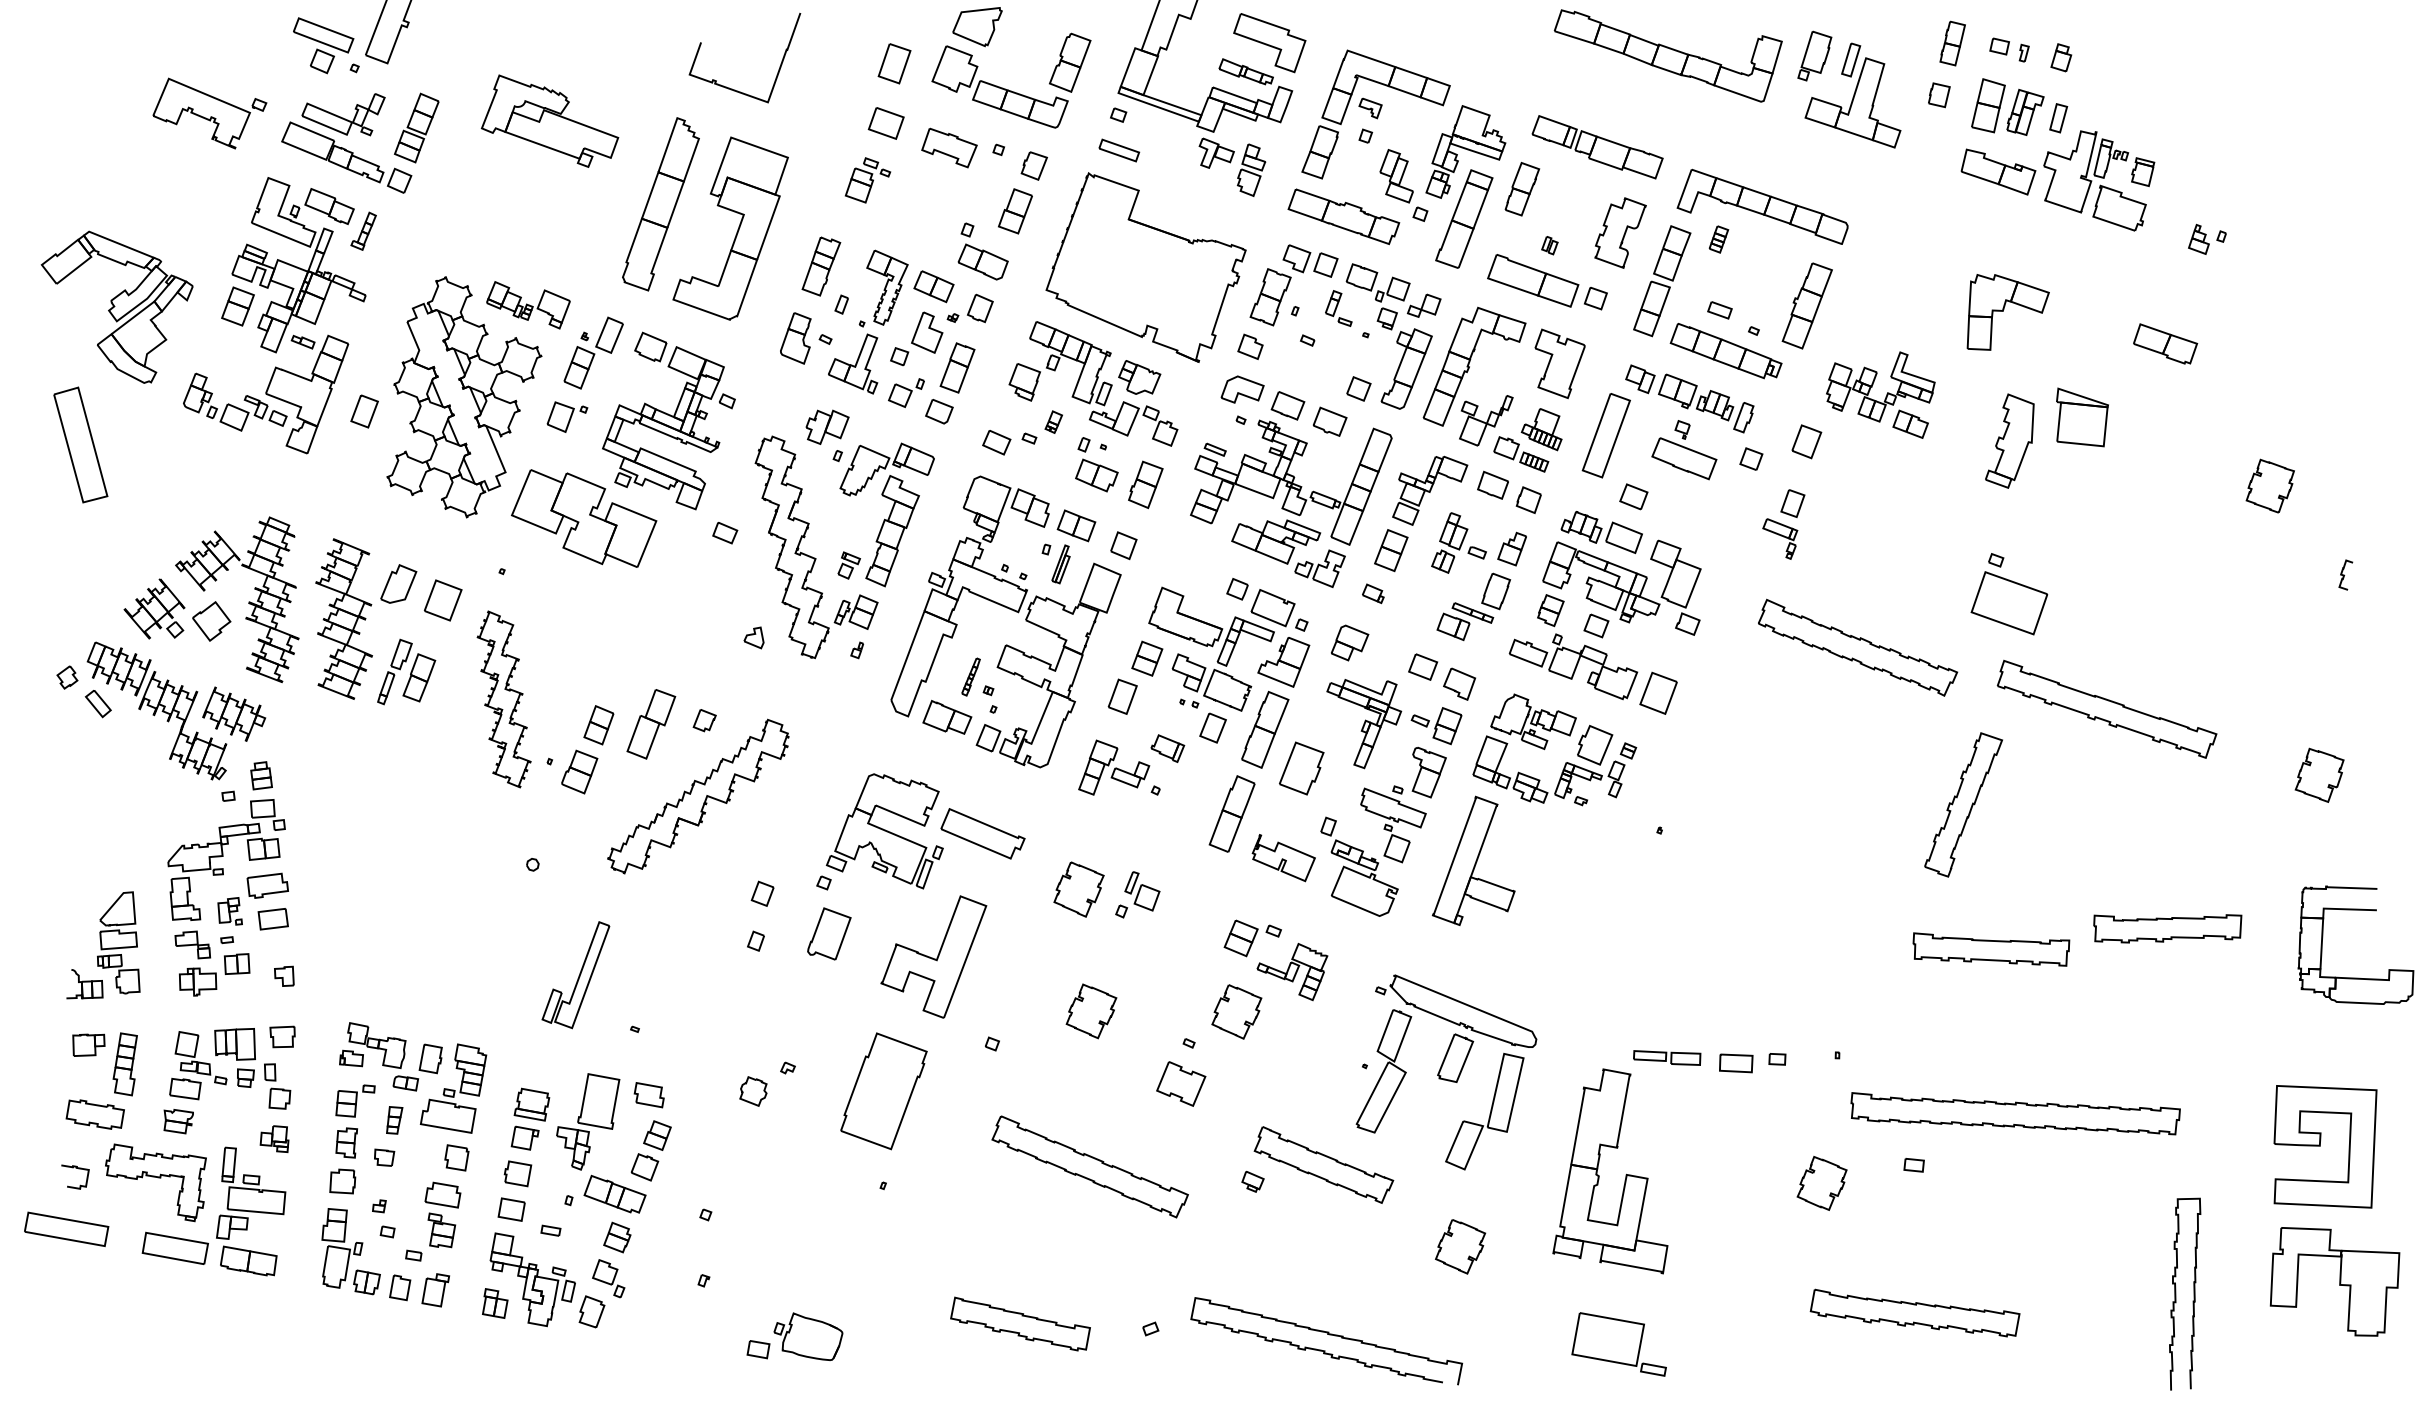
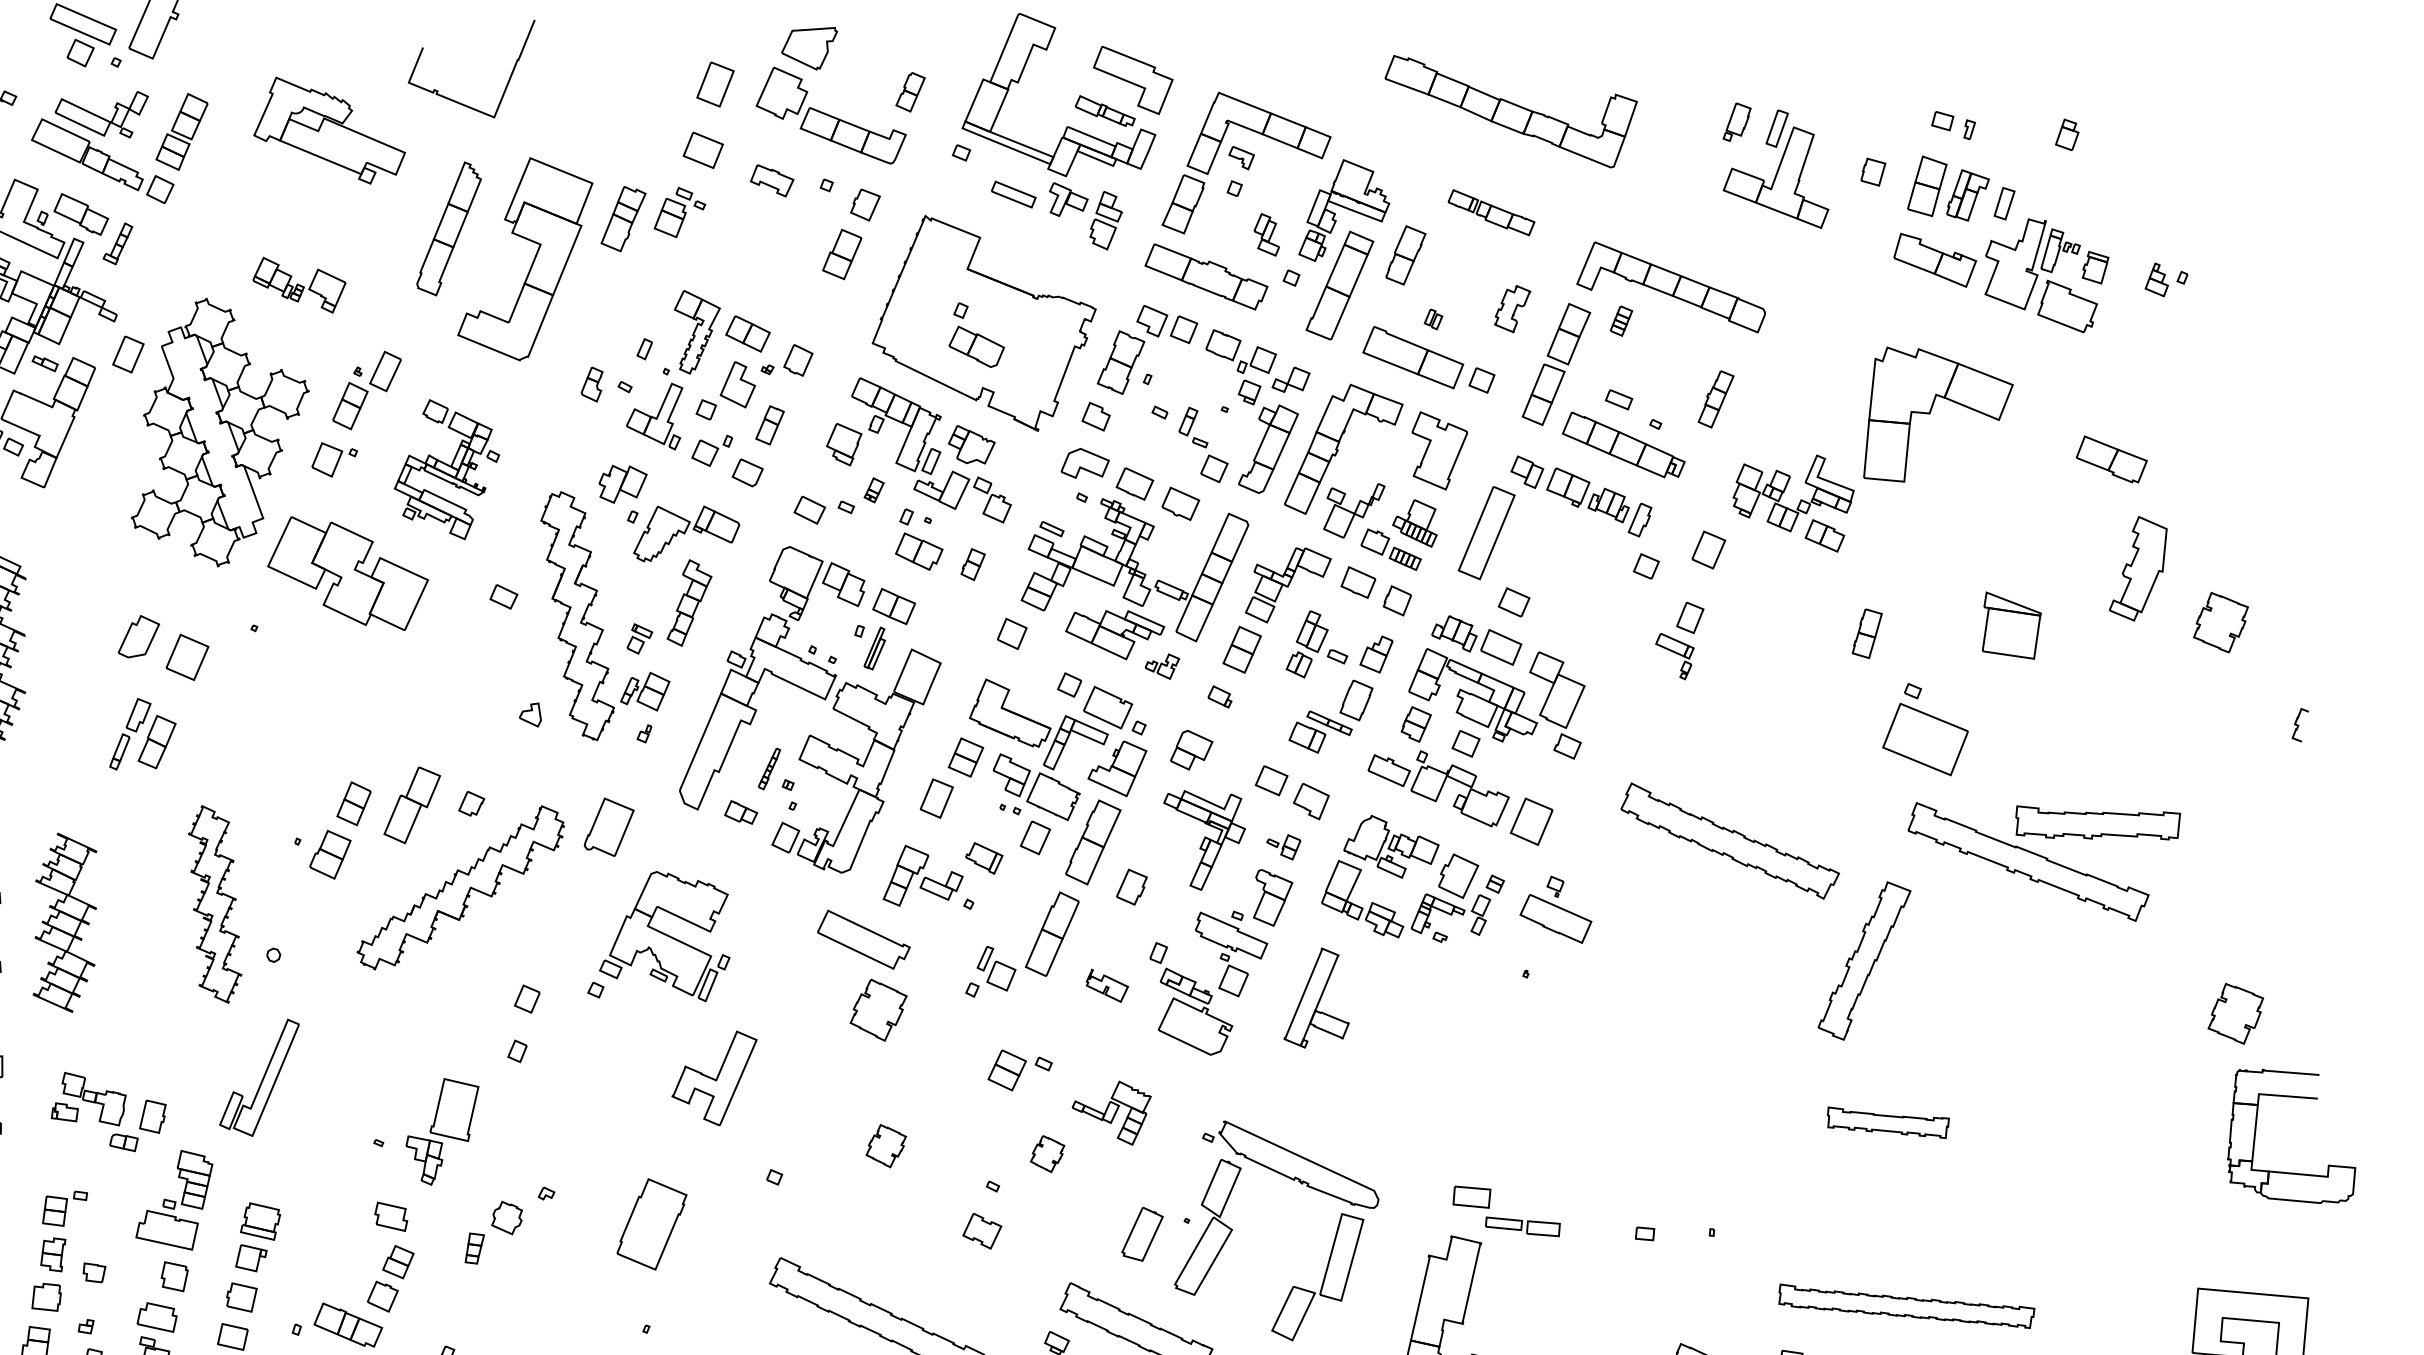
part: (1952, 43) -> (1867, 633), moved
part: (1667, 55) -> (1509, 111), moved
part: (1814, 55) -> (1736, 121), size x0.7
part: (2061, 57) -> (2067, 134), moved
part: (1070, 62) -> (910, 92), size x0.6
curve: (732, 88) -> (455, 100), moved
part: (949, 147) -> (772, 180), size x0.7
part: (1597, 147) -> (1491, 212), size x0.6
part: (1119, 150) -> (1014, 194), moved
part: (1396, 176) -> (1266, 234), size x0.7
part: (660, 204) -> (448, 228), size x0.7
part: (1620, 232) -> (1512, 308), size x0.6
part: (2207, 238) -> (2166, 279), moved
part: (982, 251) -> (976, 335), moved
part: (821, 266) -> (623, 219), moved
part: (528, 305) -> (299, 285), moved
part: (1806, 305) -> (1715, 398), size x0.6
part: (1338, 308) -> (1193, 427), moved
part: (2007, 312) -> (1938, 416), size x1.6
part: (795, 338) -> (591, 384), size x0.6
part: (957, 367) -> (770, 424), size x0.7
part: (364, 411) -> (128, 354), moved
part: (2082, 417) -> (2011, 625), moved
part: (668, 420) -> (446, 469), size x0.7
part: (2009, 440) -> (2138, 568), moved
part: (1684, 450) -> (1556, 909), moved
part: (1145, 484) -> (972, 564), size x0.6
part: (892, 531) -> (689, 603), size x0.7
part: (1123, 545) -> (1011, 633), moved
part: (1319, 568) -> (1161, 666), size x0.6
part: (343, 618) -> (64, 922), moved
part: (1858, 647) -> (1730, 840), moved
part: (503, 699) -> (214, 904), moved
part: (947, 716) -> (741, 811), size x0.6
part: (1436, 726) -> (1283, 847), size x0.6
part: (1301, 768) -> (1131, 887), size x0.6
part: (2319, 774) -> (2235, 1012), moved
part: (982, 833) -> (863, 939), moved
part: (1283, 858) -> (1107, 986), size x0.6
part: (1473, 860) -> (1317, 997), size x0.7
part: (1137, 894) -> (990, 971), moved
part: (2167, 928) -> (2097, 824), moved
part: (829, 933) -> (609, 826), moved
part: (1252, 938) -> (1019, 1071), moved
part: (1991, 949) -> (1888, 1122), size x0.7
part: (933, 956) -> (713, 1077), size x0.7
part: (575, 975) -> (258, 1077), moved
part: (1091, 1011) -> (886, 1146), size x0.7
part: (1236, 1011) -> (1047, 1153), size x0.6
part: (390, 1056) -> (108, 1112), moved
part: (1455, 1057) -> (1142, 1233), moved
part: (1736, 1063) -> (1472, 1197), moved
part: (1181, 1083) -> (982, 1230), size x0.7
part: (883, 1091) -> (651, 1224), size x0.7
part: (2015, 1113) -> (1906, 1305), size x0.7
part: (394, 1120) -> (474, 1248), moved
part: (588, 1121) -> (442, 1131), moved

